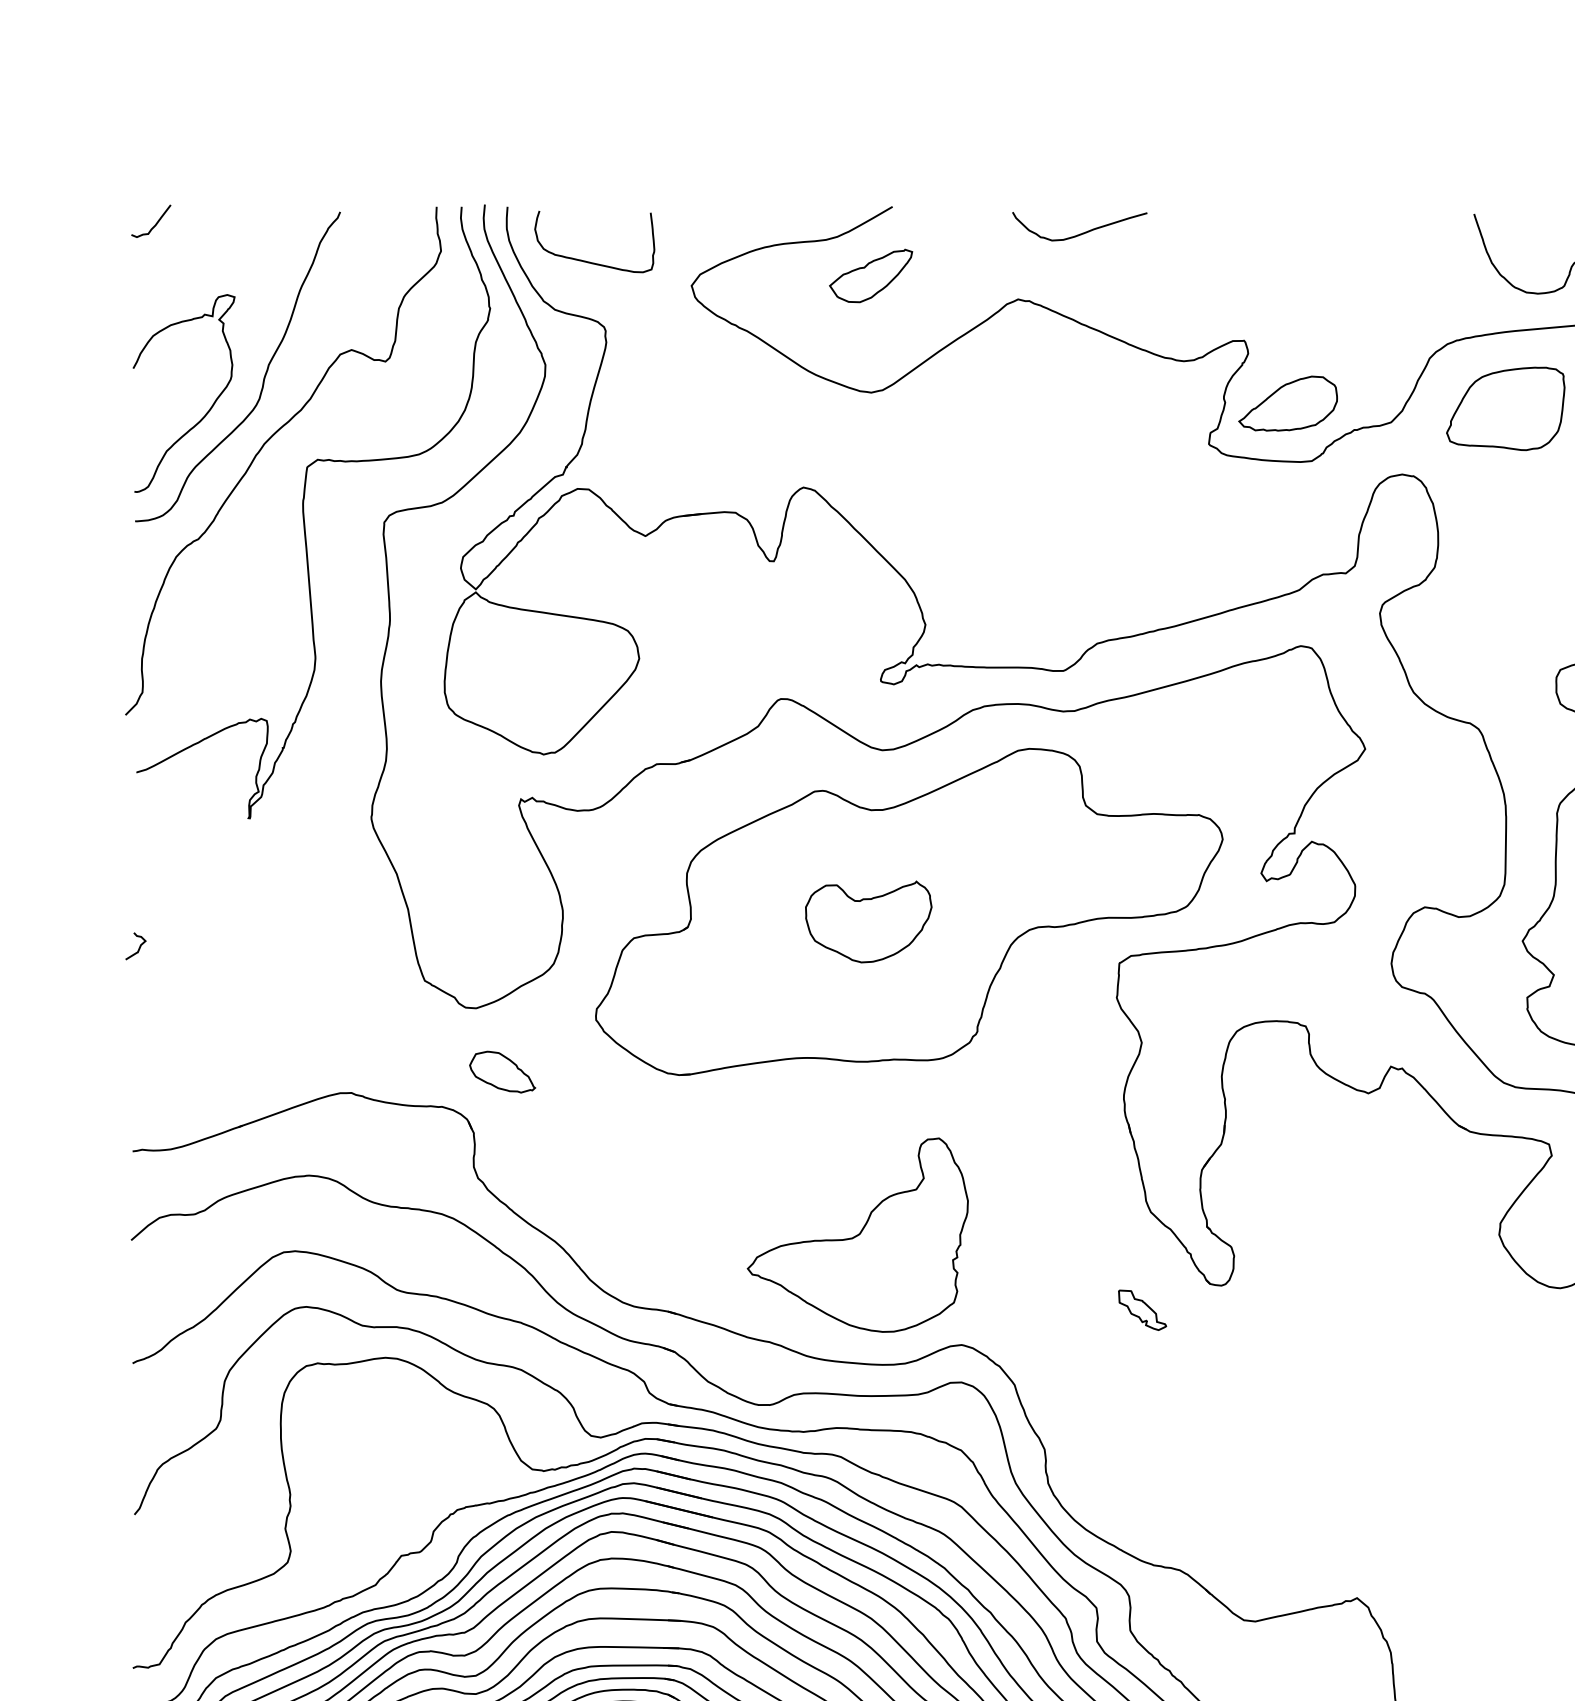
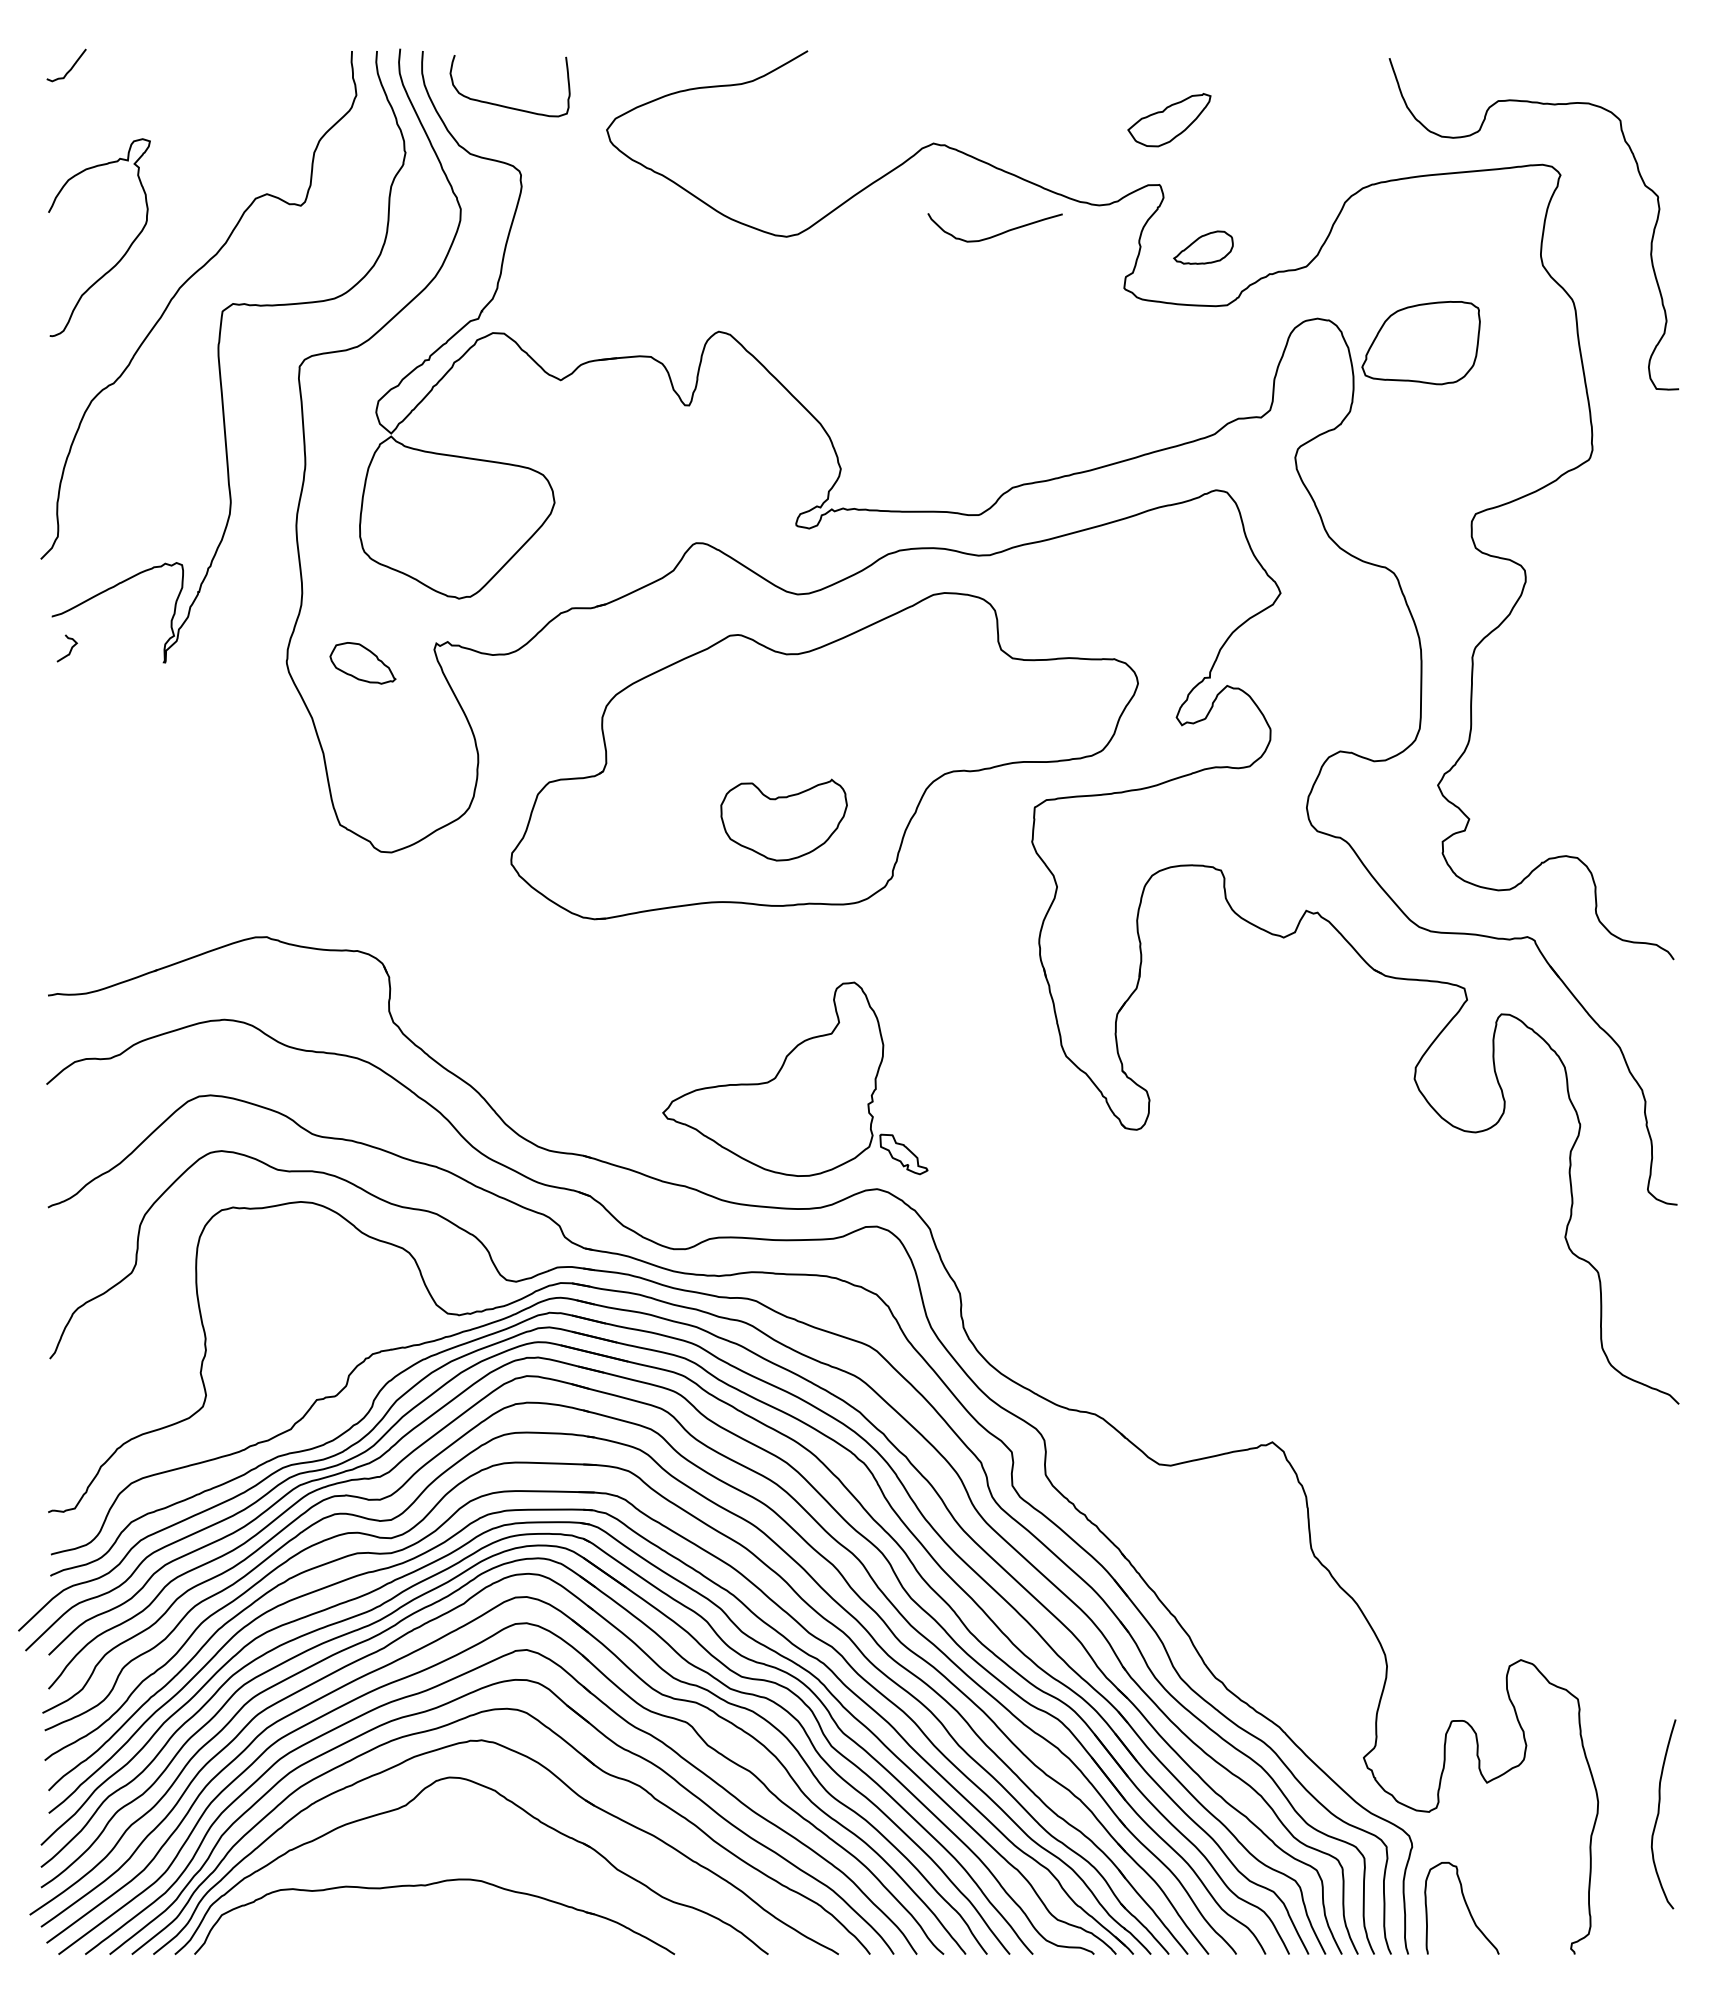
curve: (1080, 233) -> (995, 234), moved
part: (871, 276) -> (1169, 120), moved
curve: (264, 375) -> (179, 219), removed
part: (1288, 403) -> (1203, 247), size x0.6
part: (1505, 409) -> (1420, 343), moved
part: (868, 921) -> (783, 819), moved
curve: (139, 946) -> (70, 648), moved
part: (502, 1072) -> (362, 663), moved
part: (1142, 1310) -> (903, 1154), moved

